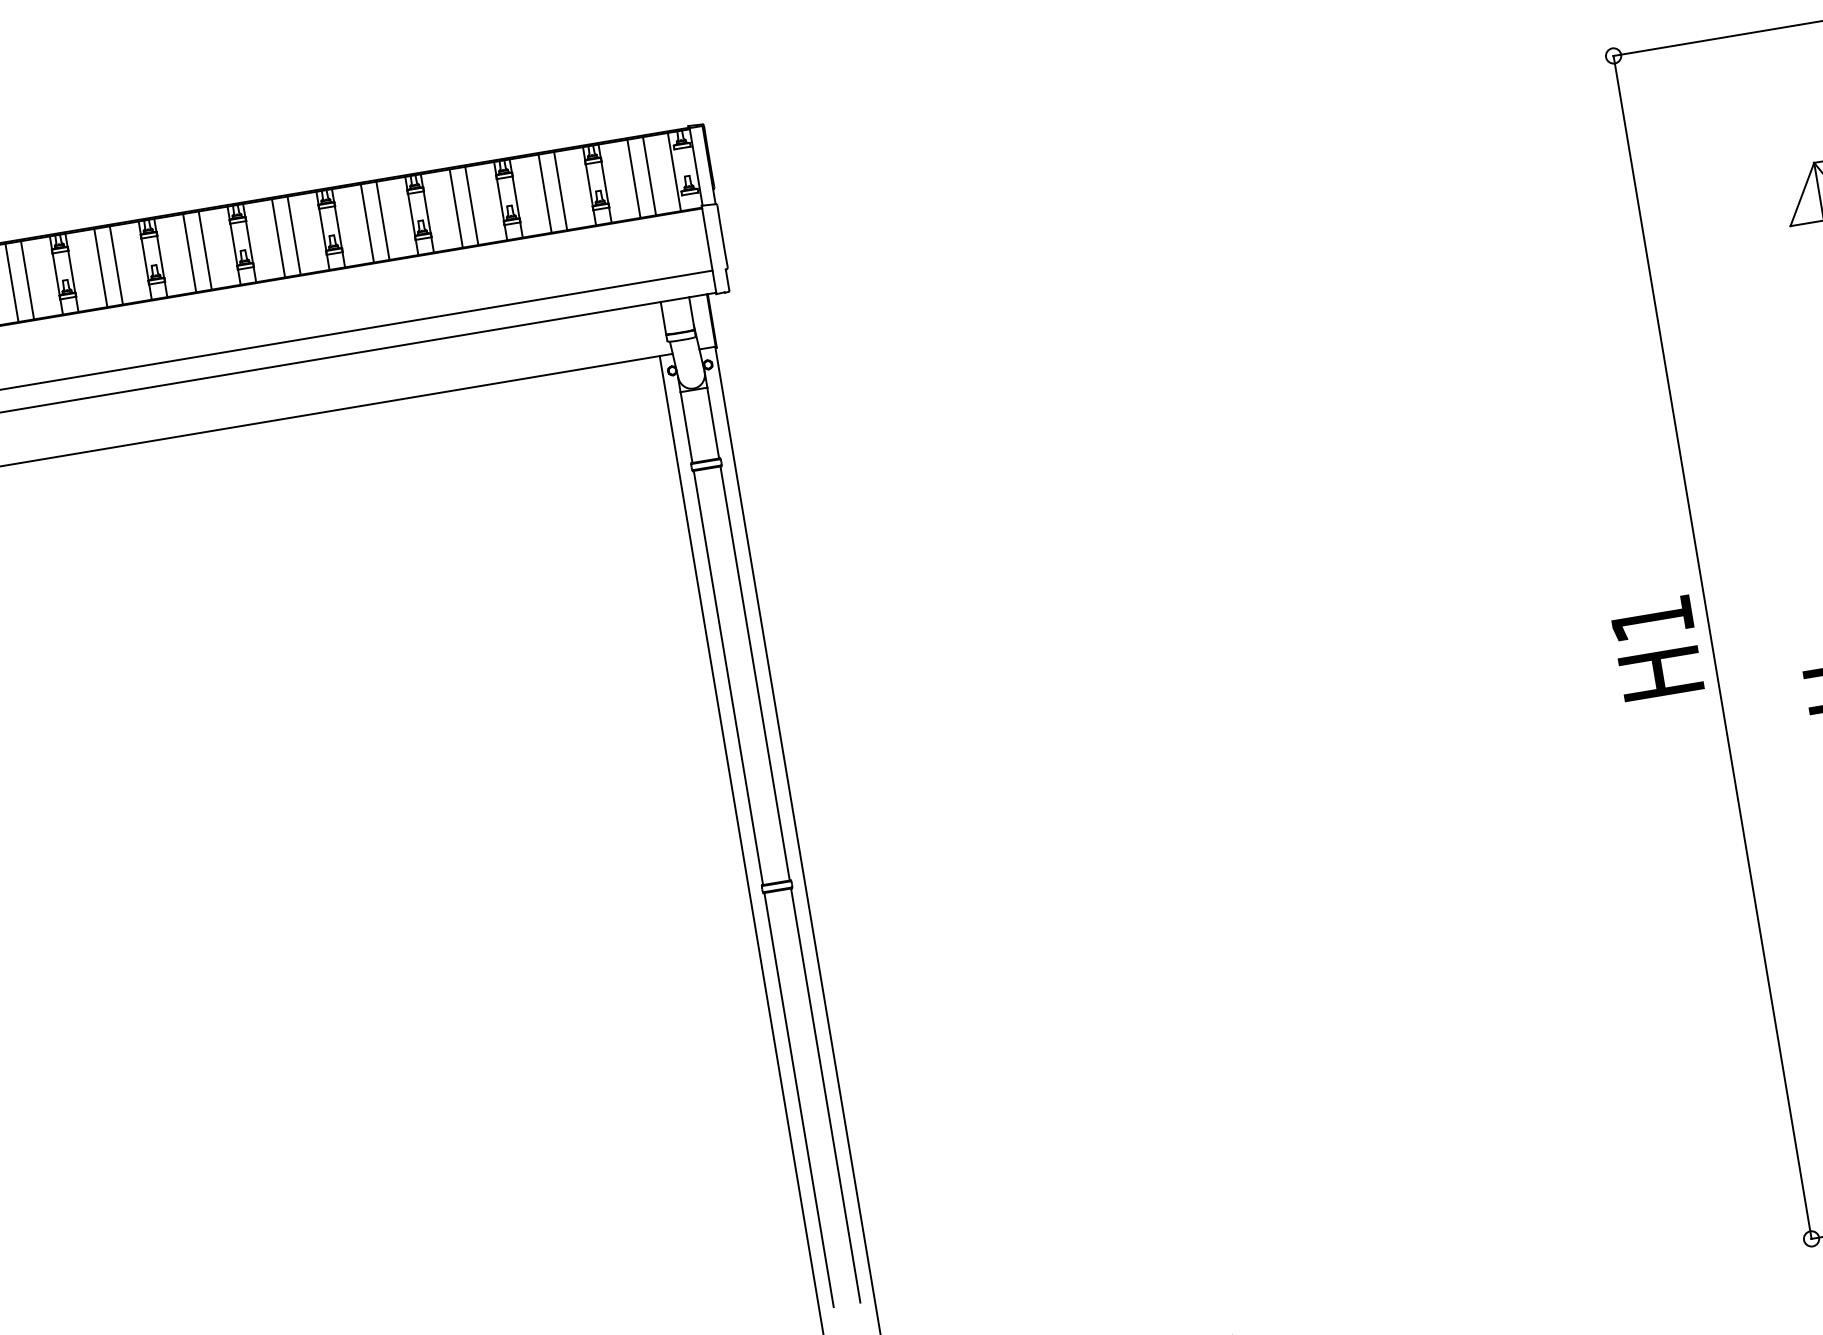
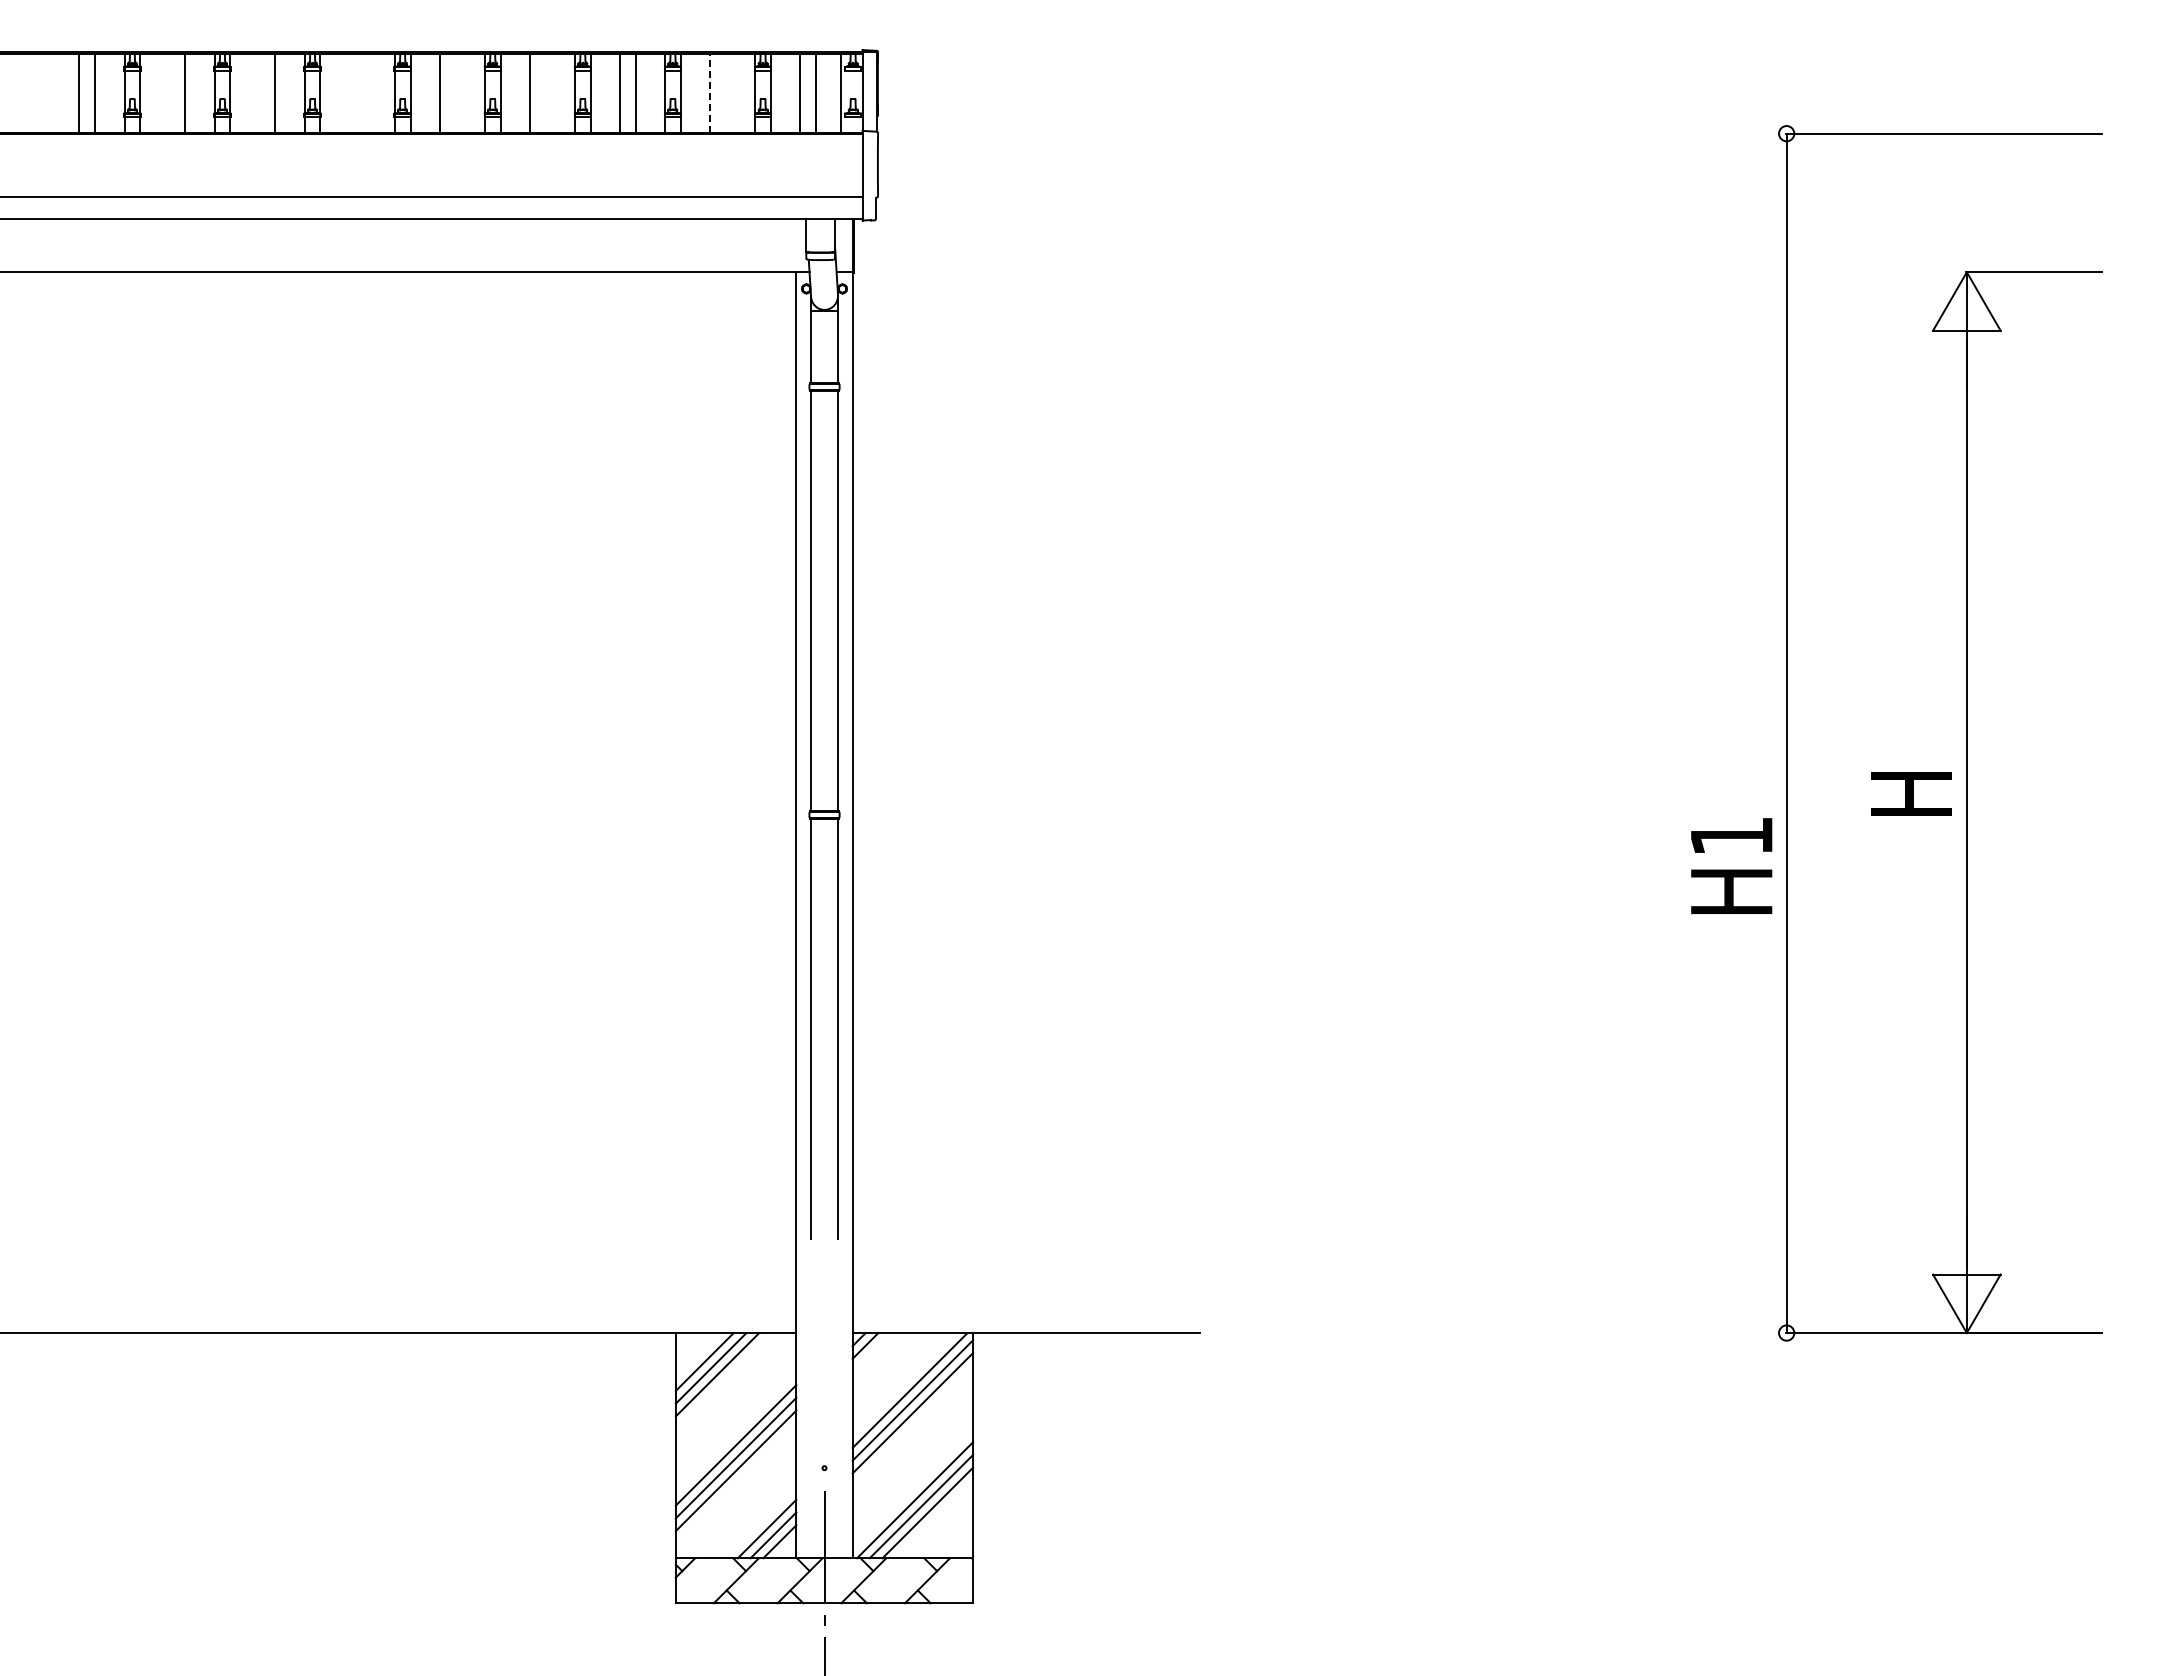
line: (560, 190) -> (725, 92), removed
line: (545, 193) -> (710, 93), solid -> dashed
line: (382, 220) -> (545, 92), removed
line: (293, 235) -> (455, 92), removed
line: (205, 249) -> (365, 92), removed
line: (189, 252) -> (349, 92), removed
line: (100, 267) -> (259, 92), removed
line: (11, 282) -> (169, 92), removed
text: (1656, 647) -> (1731, 865), moved

